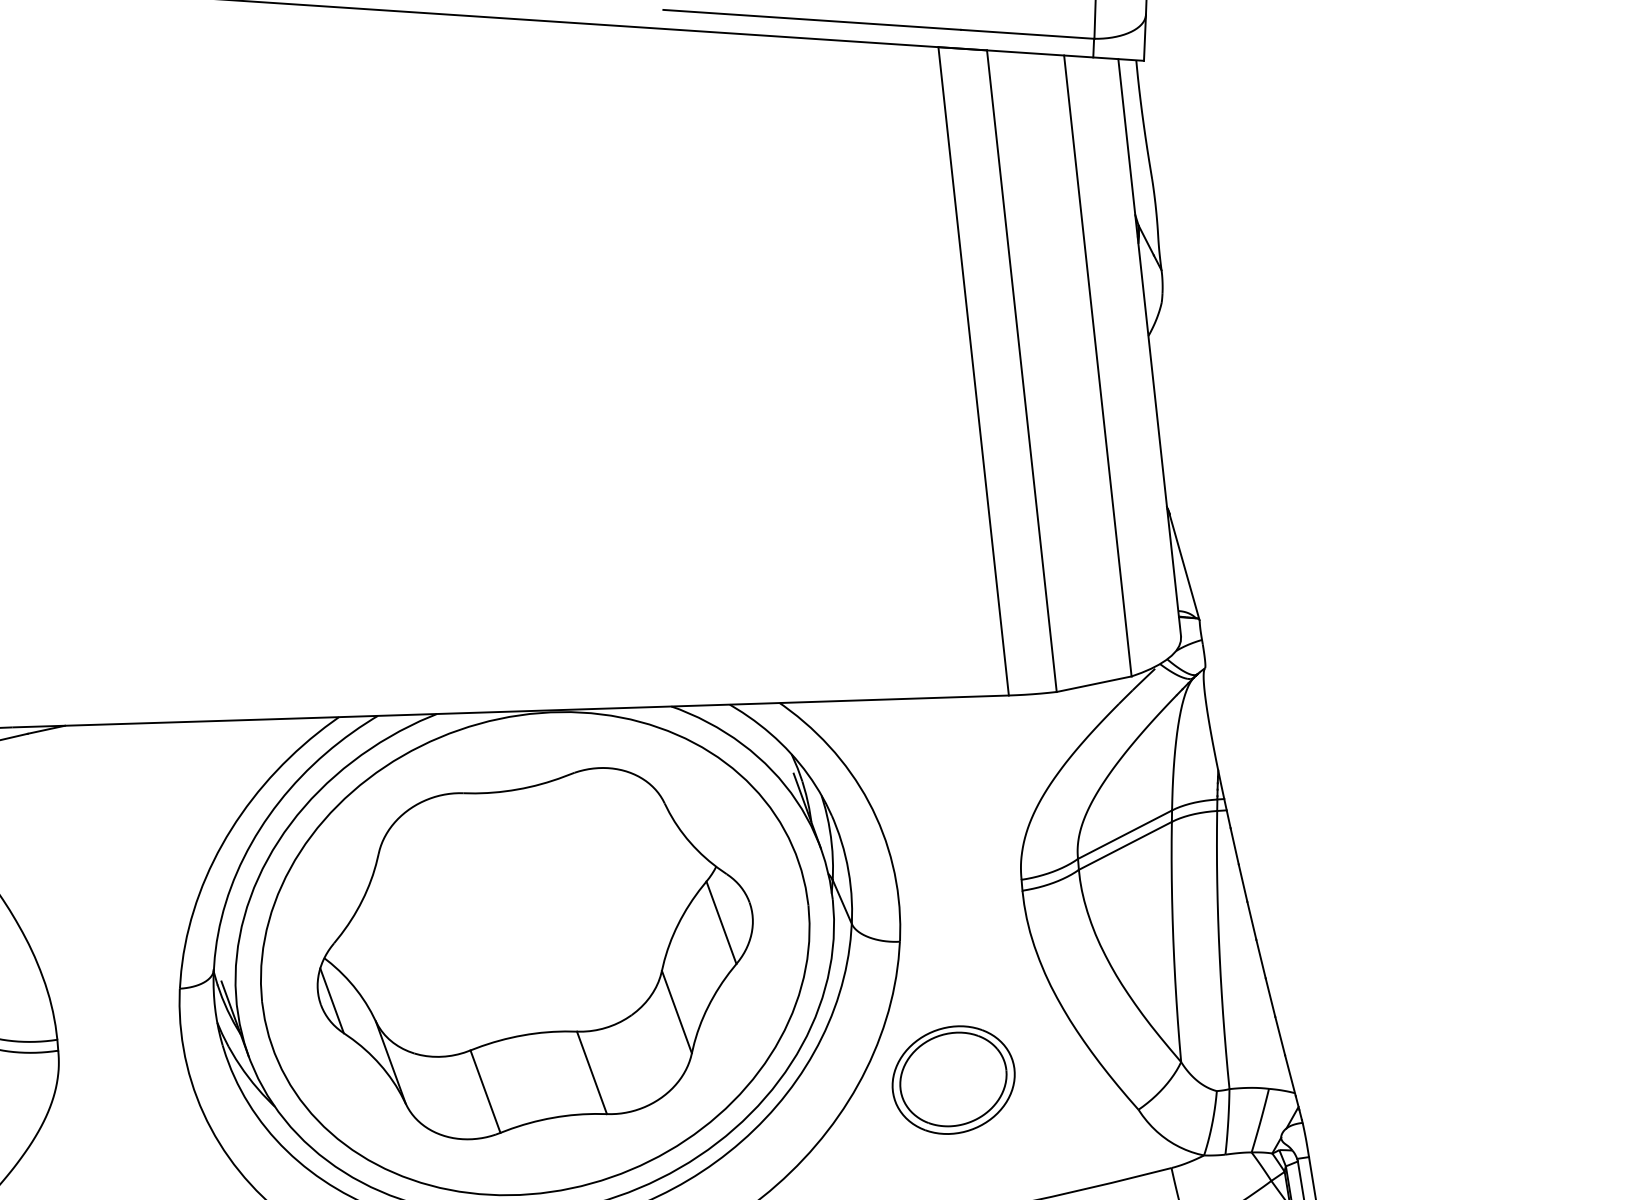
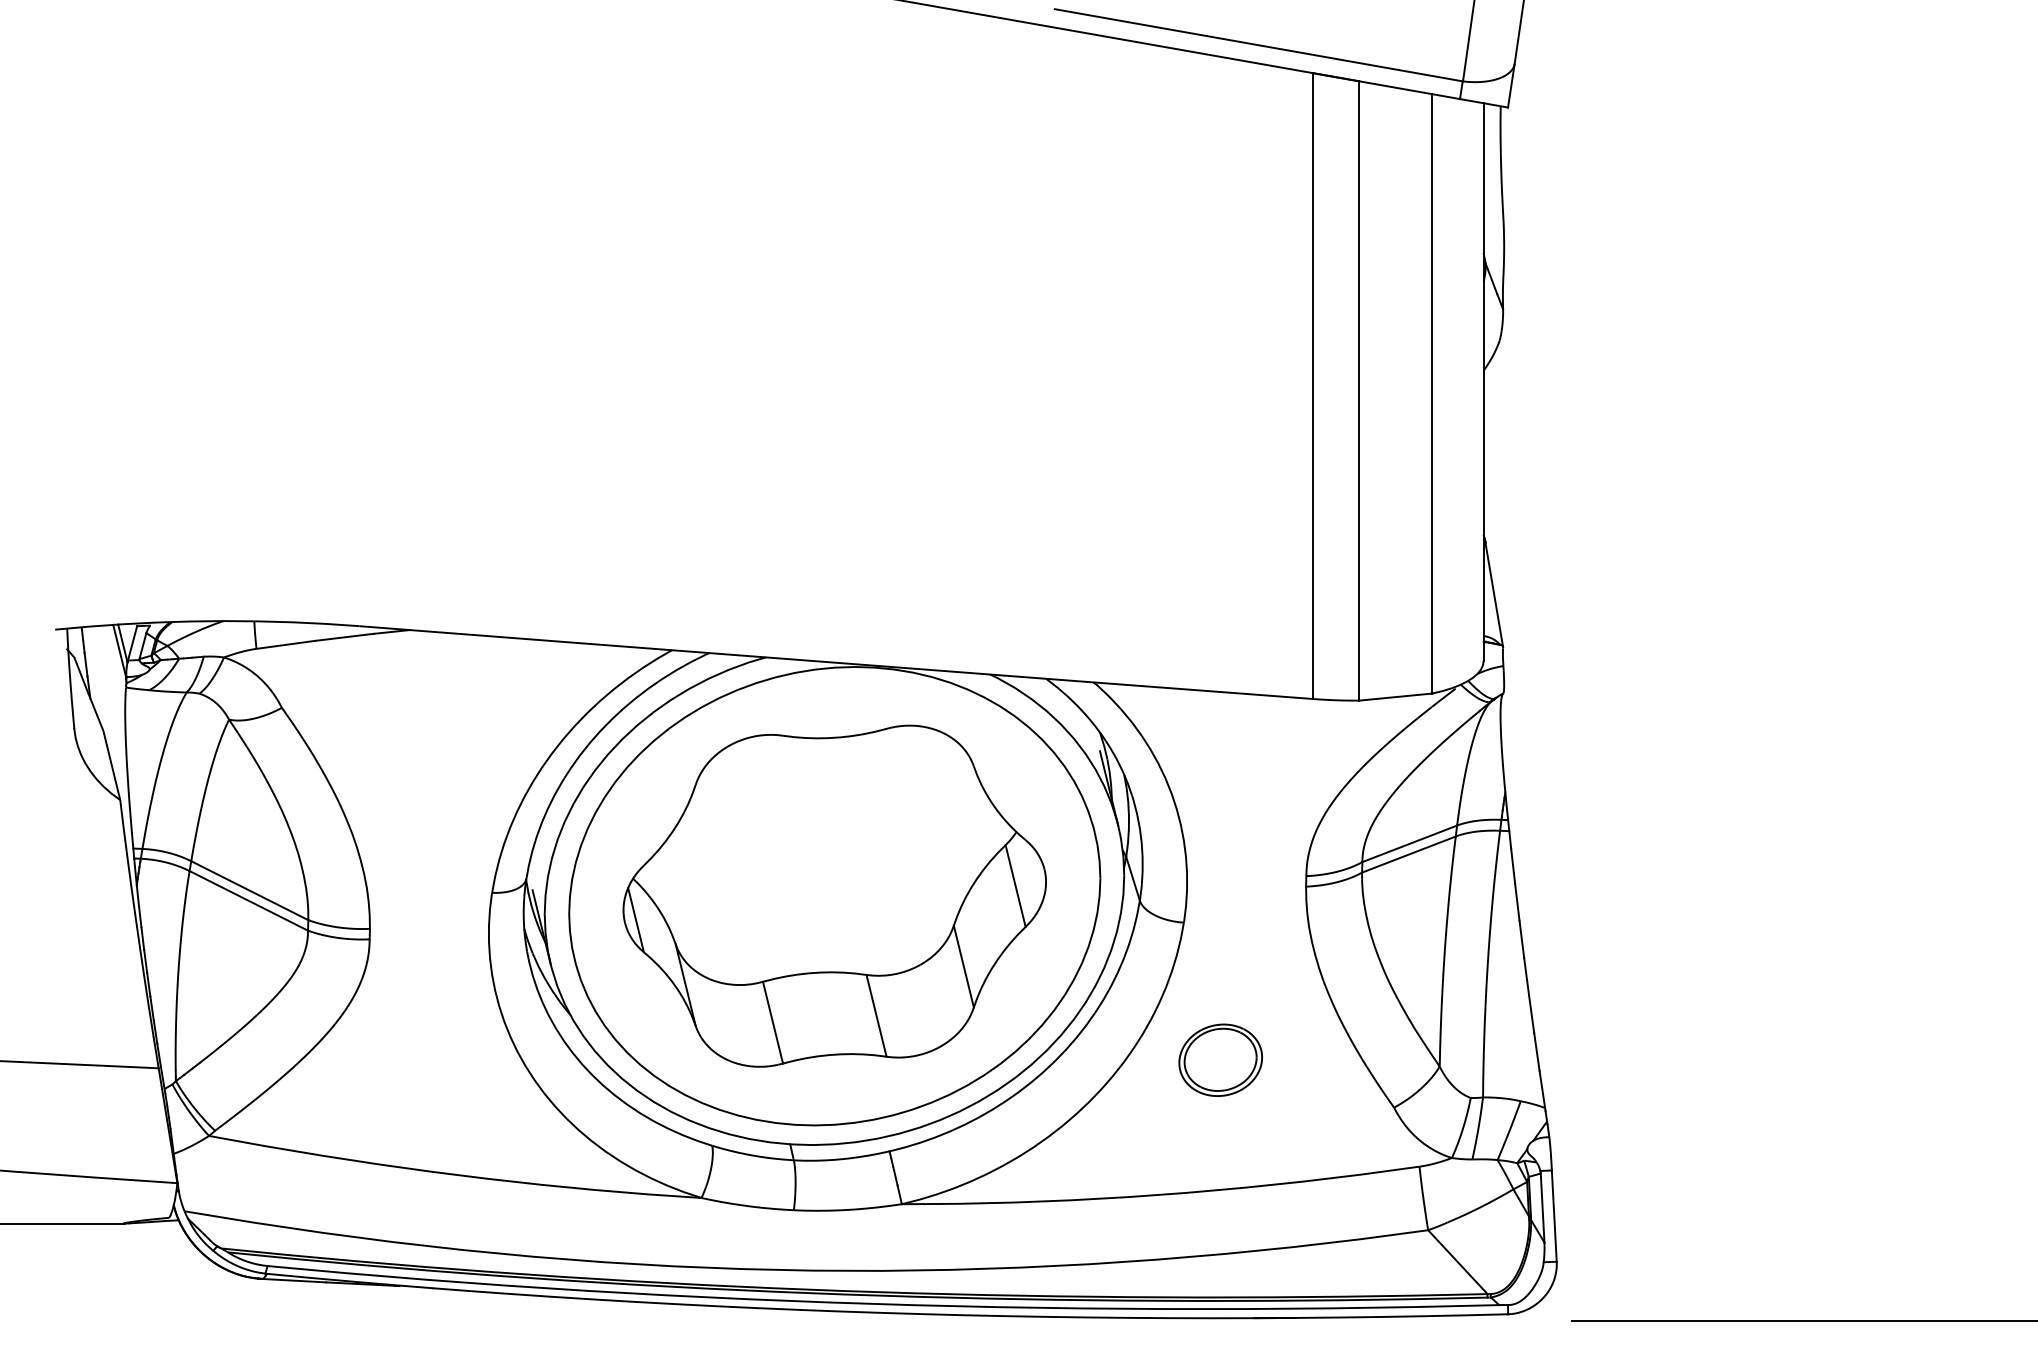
part: (953, 1080) -> (1220, 1060), size x0.7

